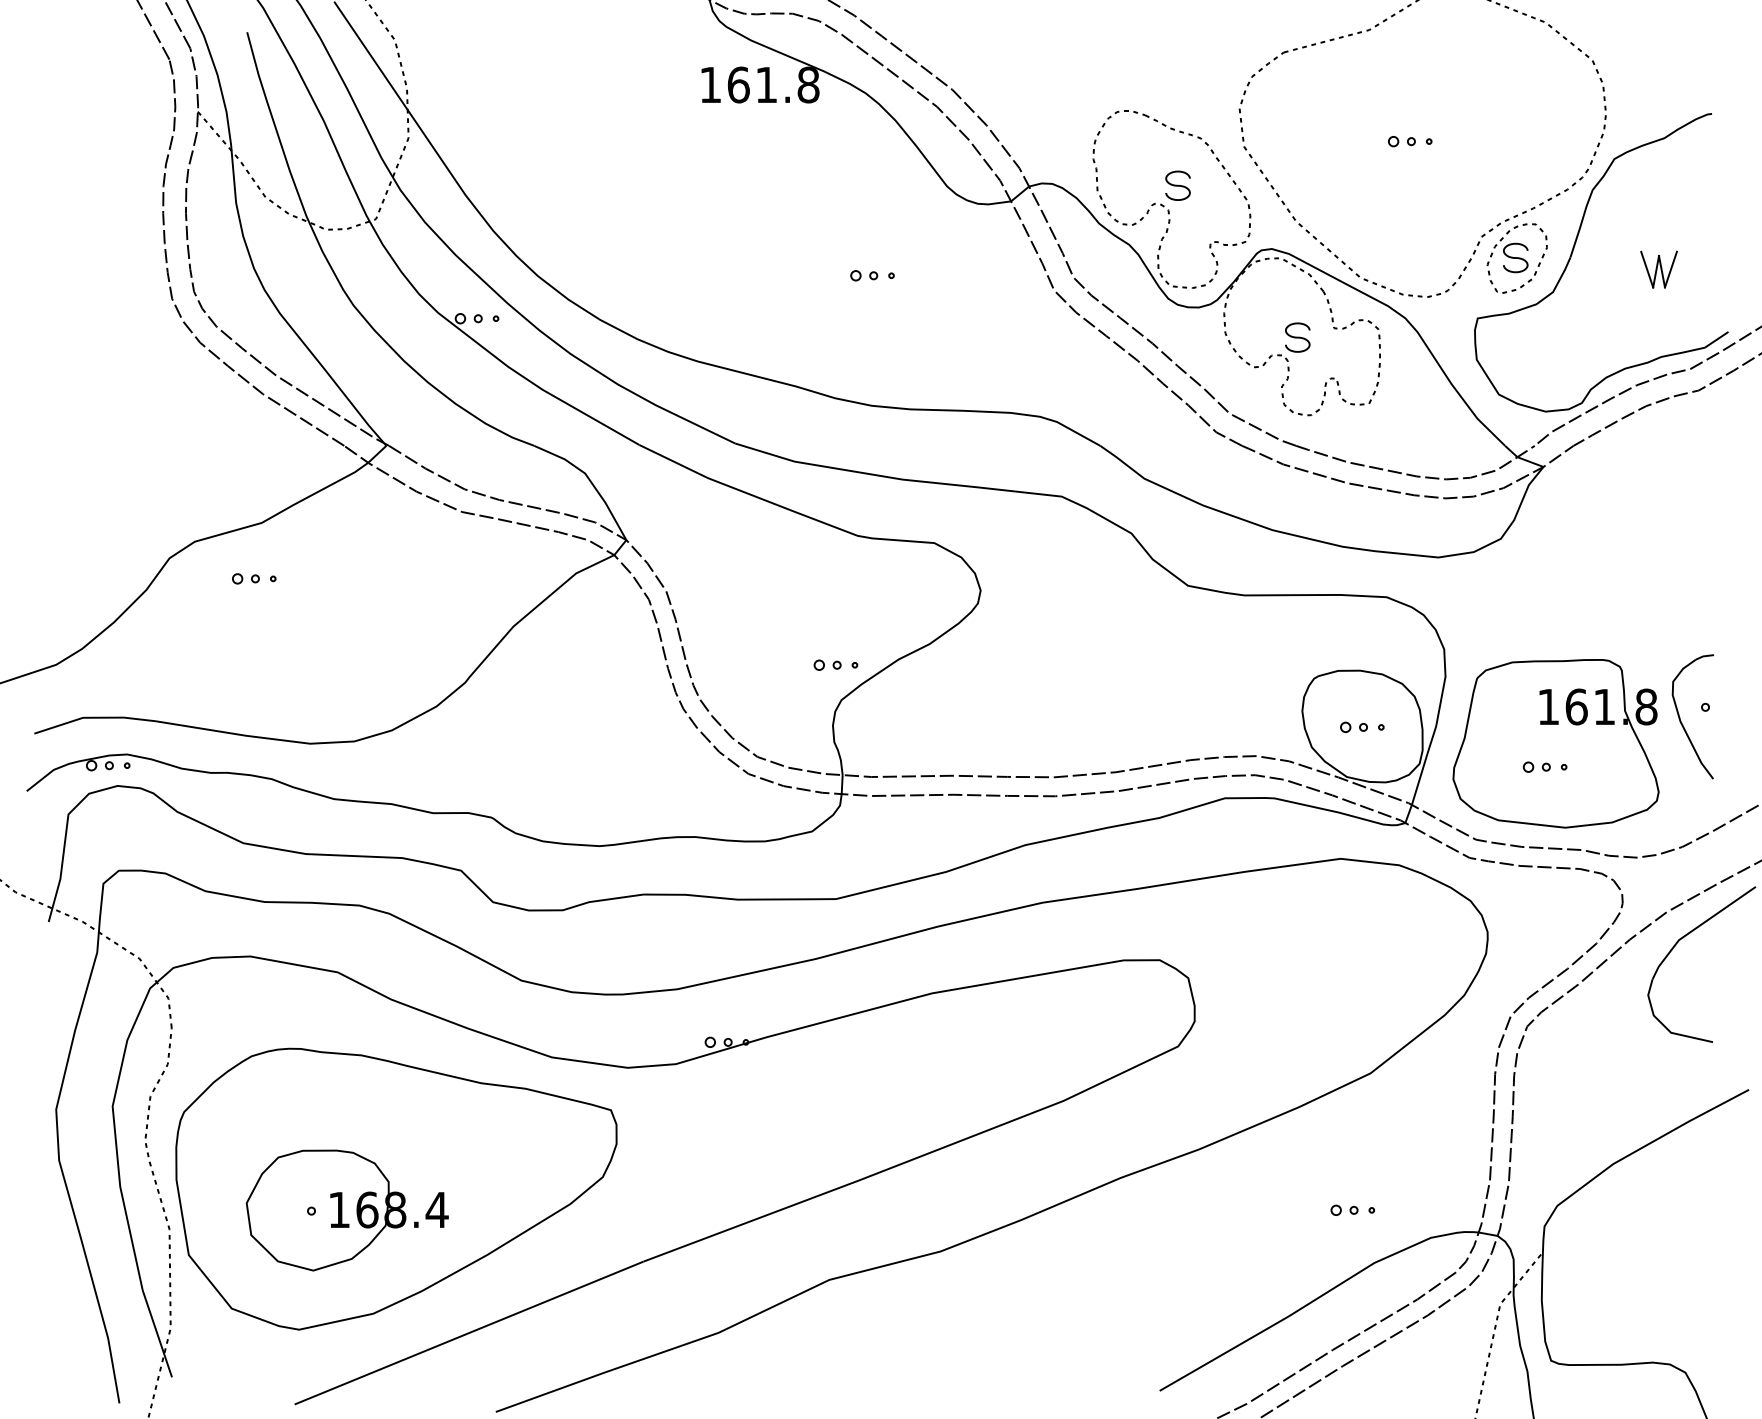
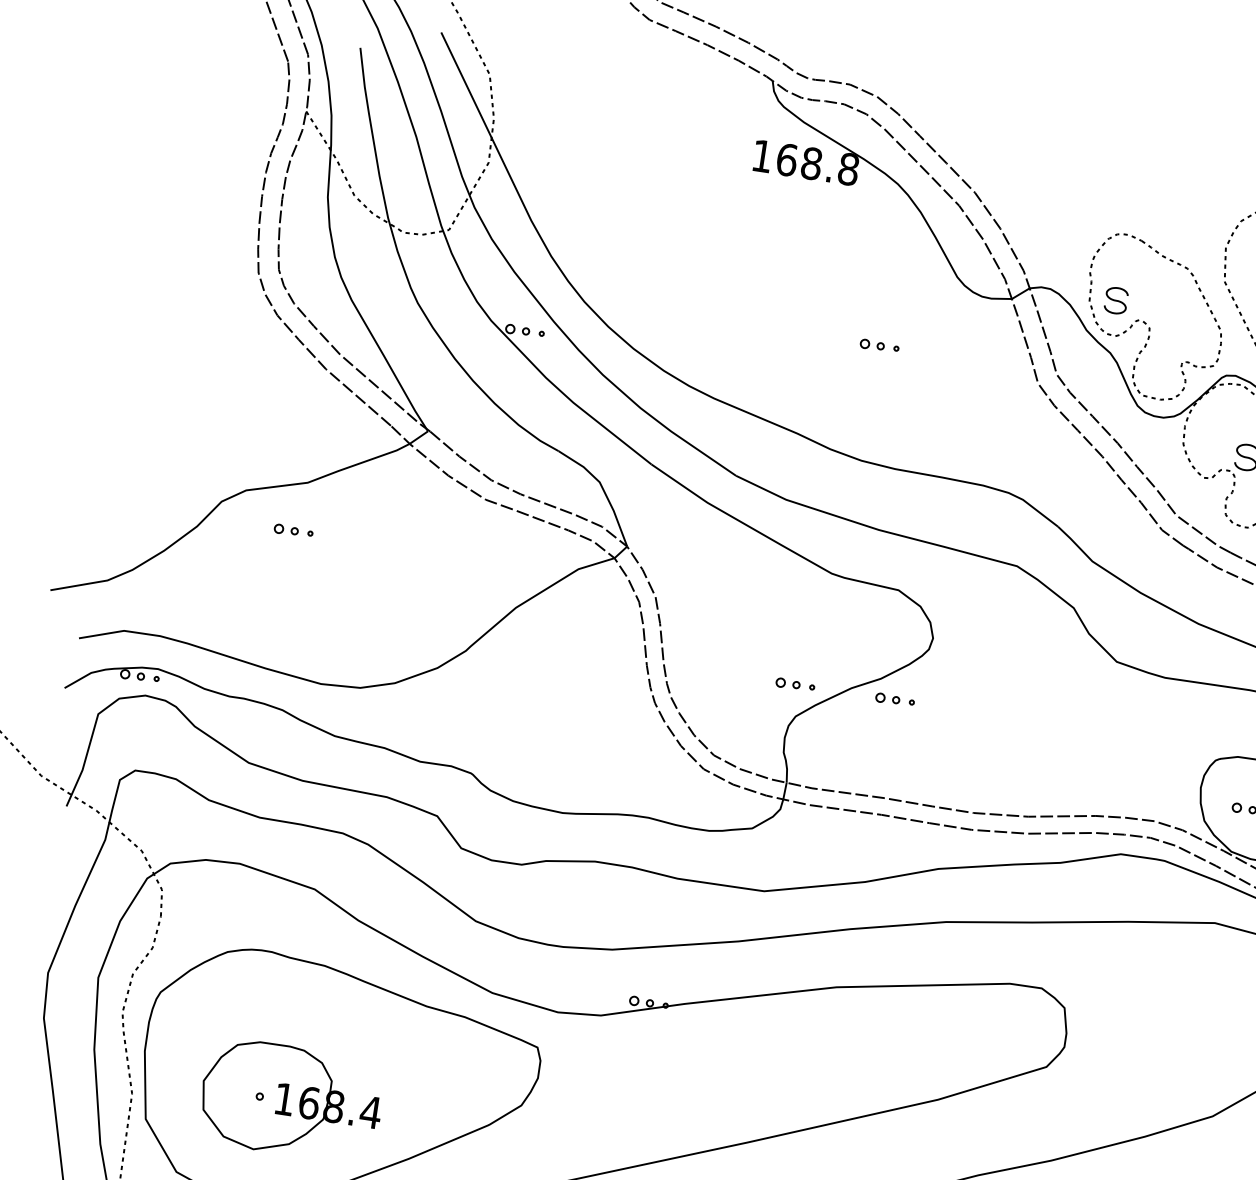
text: (766, 84) -> (811, 163), 161.8 -> 168.8
part: (1177, 185) -> (1115, 300), moved
part: (948, 664) -> (894, 699), added

